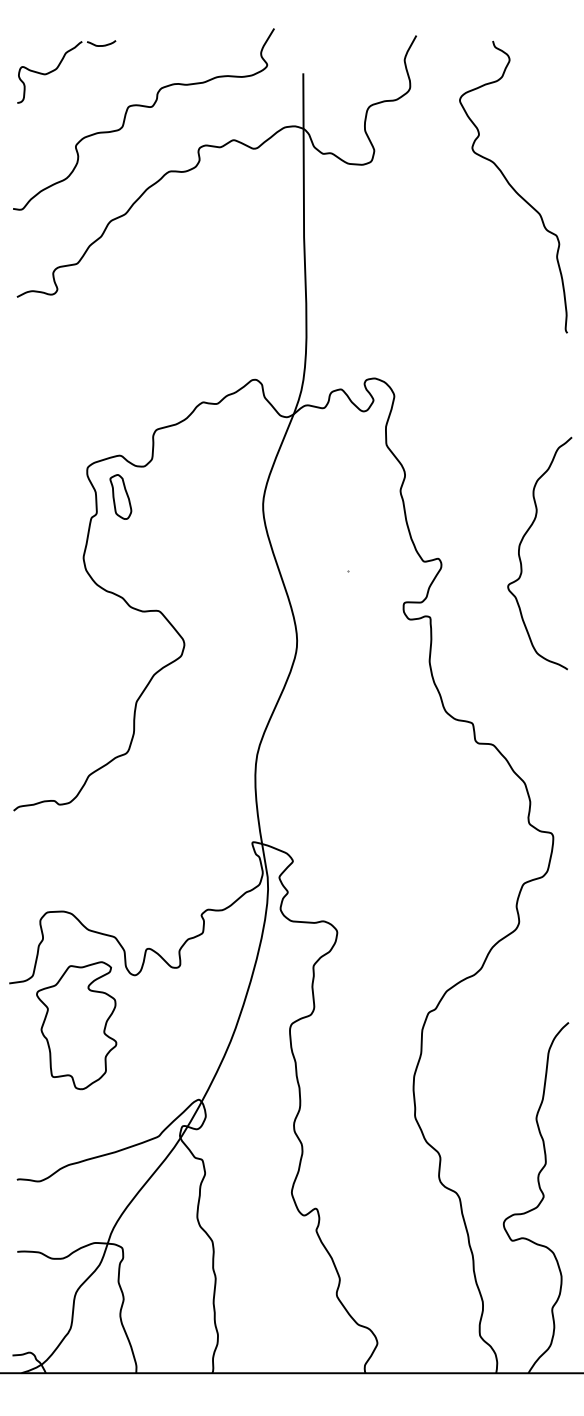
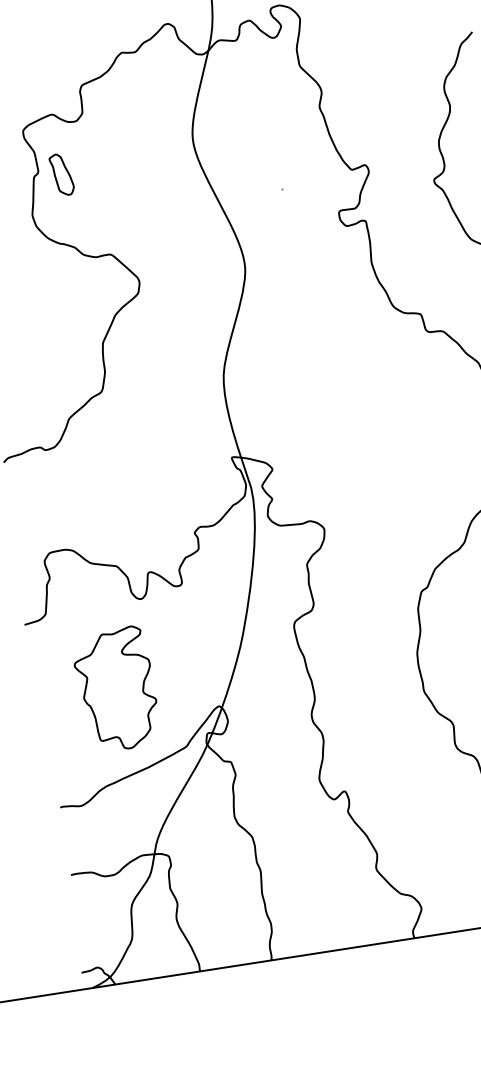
part: (120, 496) -> (61, 174), moved
part: (76, 1025) -> (116, 689), moved

